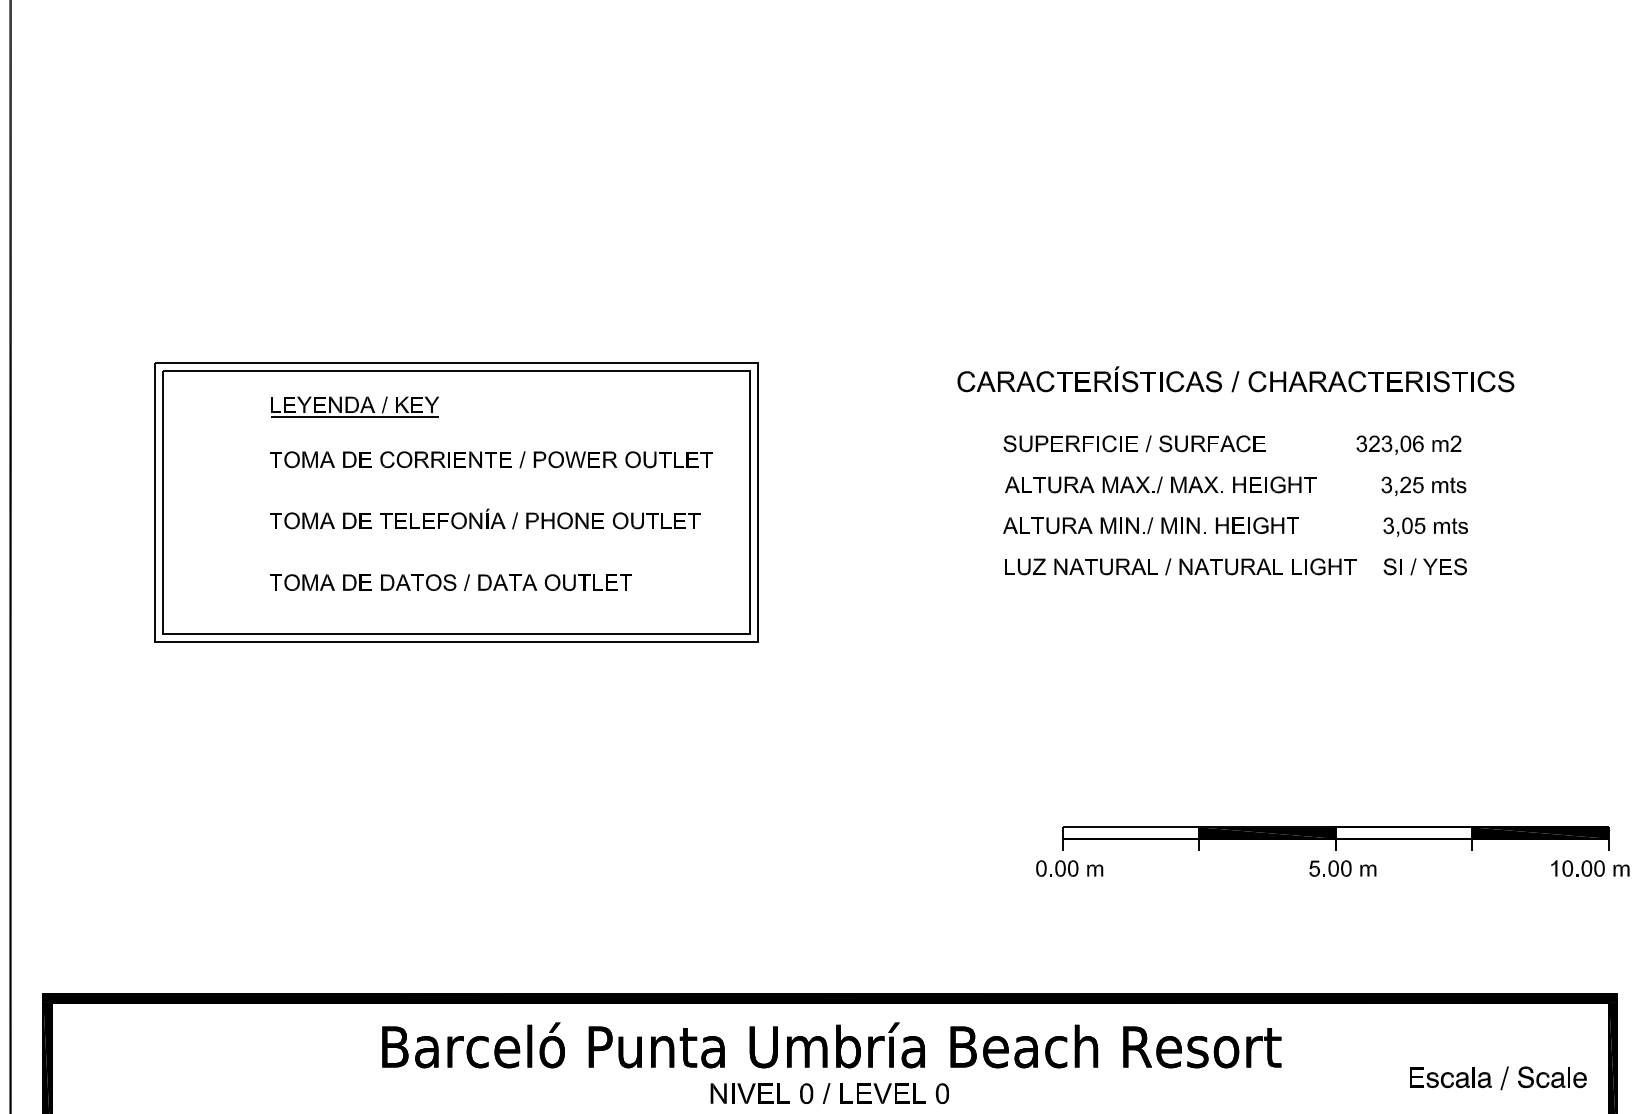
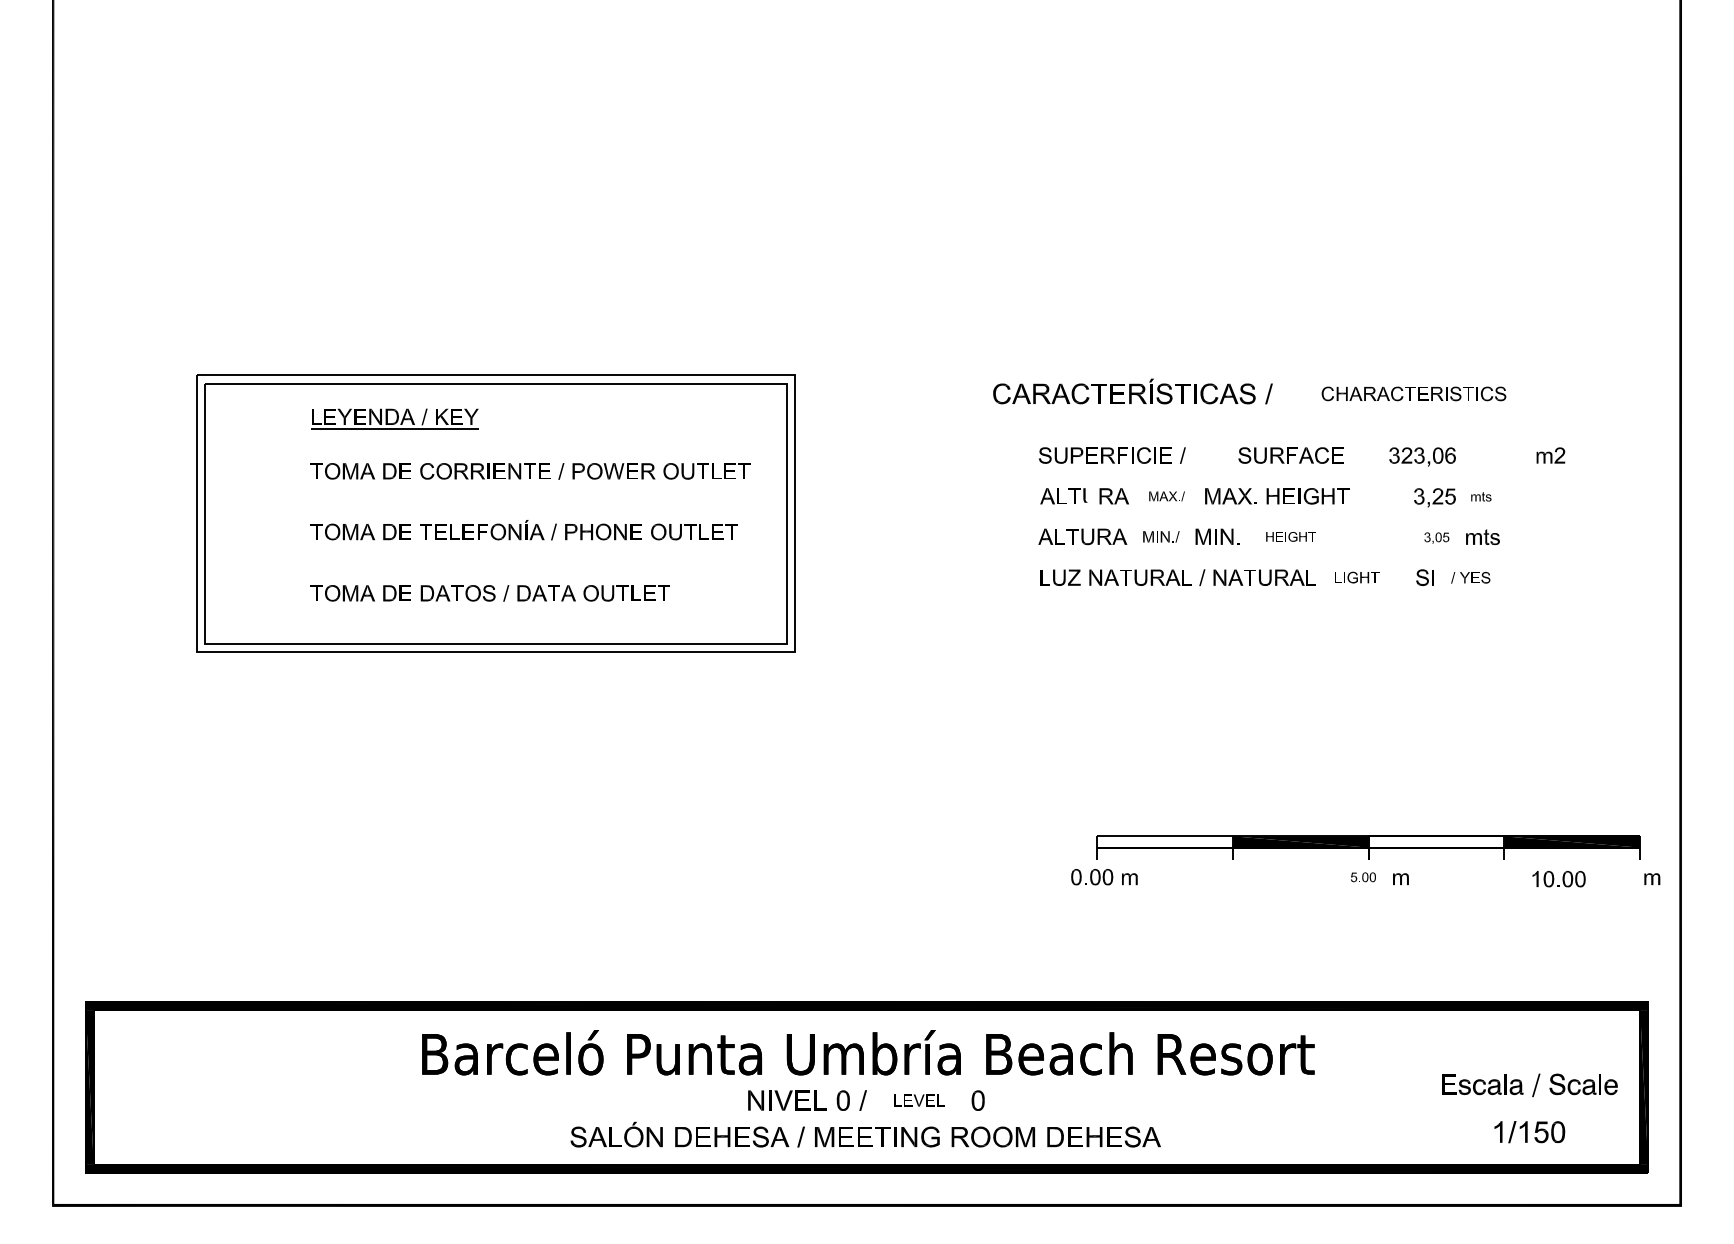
part: (1380, 381) -> (1413, 393), size x0.7
part: (1211, 443) -> (1290, 455), moved
part: (1446, 443) -> (1550, 455), moved
fill: (1055, 485) -> (1090, 496), removed
part: (1132, 485) -> (1166, 496), size x0.6
part: (1449, 485) -> (1481, 496), size x0.6
part: (1127, 525) -> (1161, 536), size x0.7
part: (1257, 525) -> (1290, 536), size x0.6
part: (1404, 526) -> (1436, 537), size x0.6
part: (1323, 566) -> (1356, 577), size x0.7
part: (1438, 566) -> (1470, 577), size x0.7
part: (1330, 868) -> (1363, 877), size x0.6
part: (1577, 868) -> (1558, 879), moved
part: (883, 1093) -> (919, 1100), size x0.6

